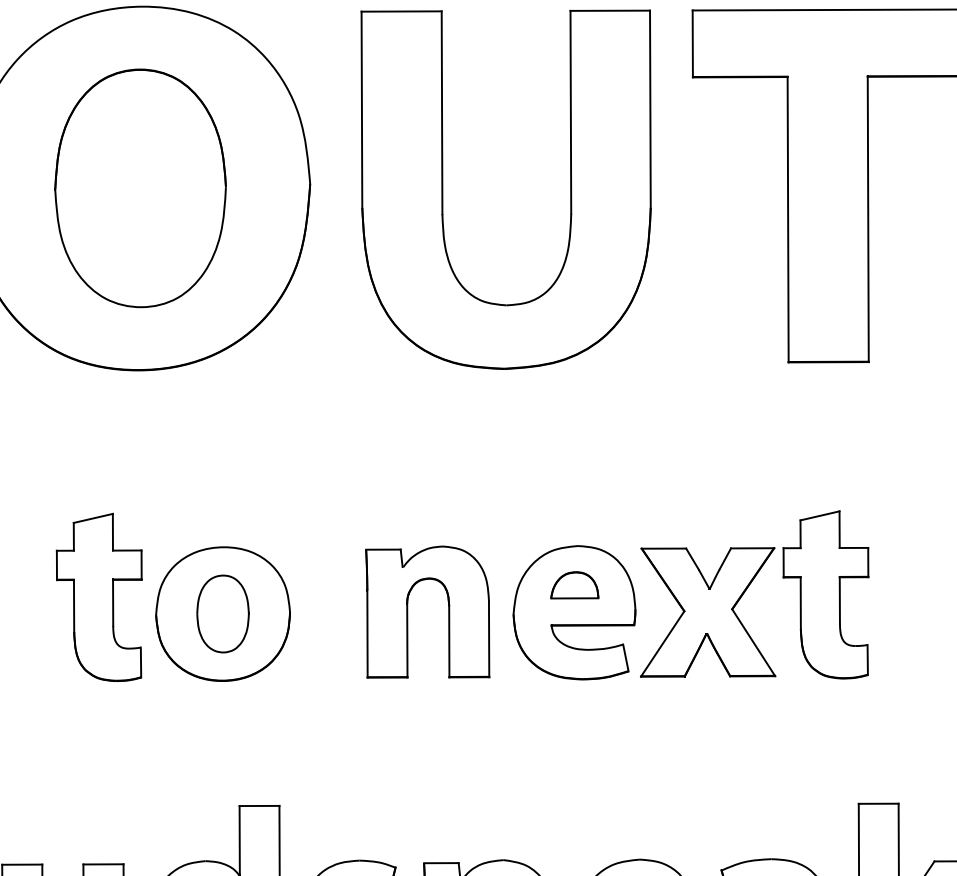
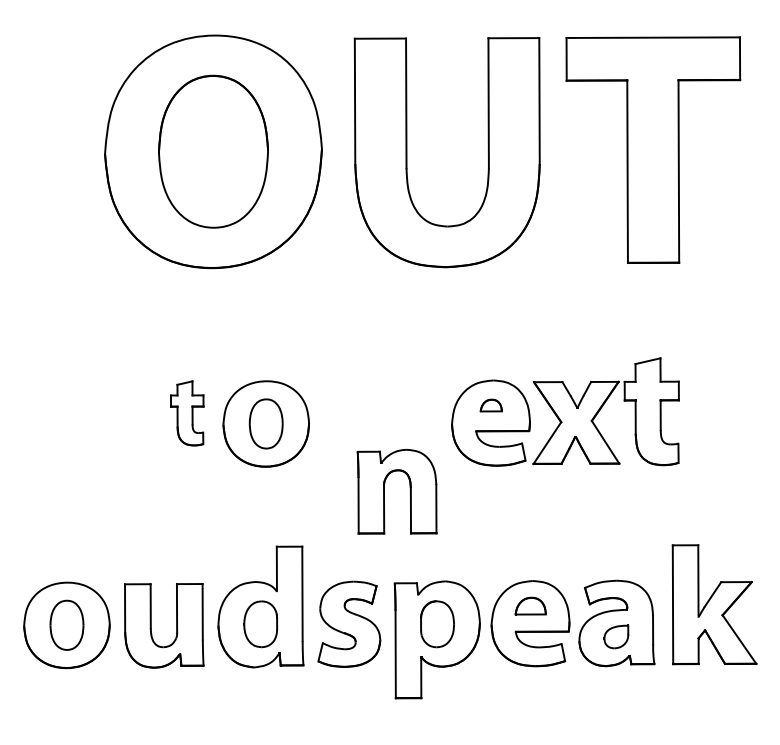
part: (575, 585) -> (491, 405), size x0.7
part: (99, 597) -> (187, 413), size x0.6
part: (407, 611) -> (384, 491), moved

